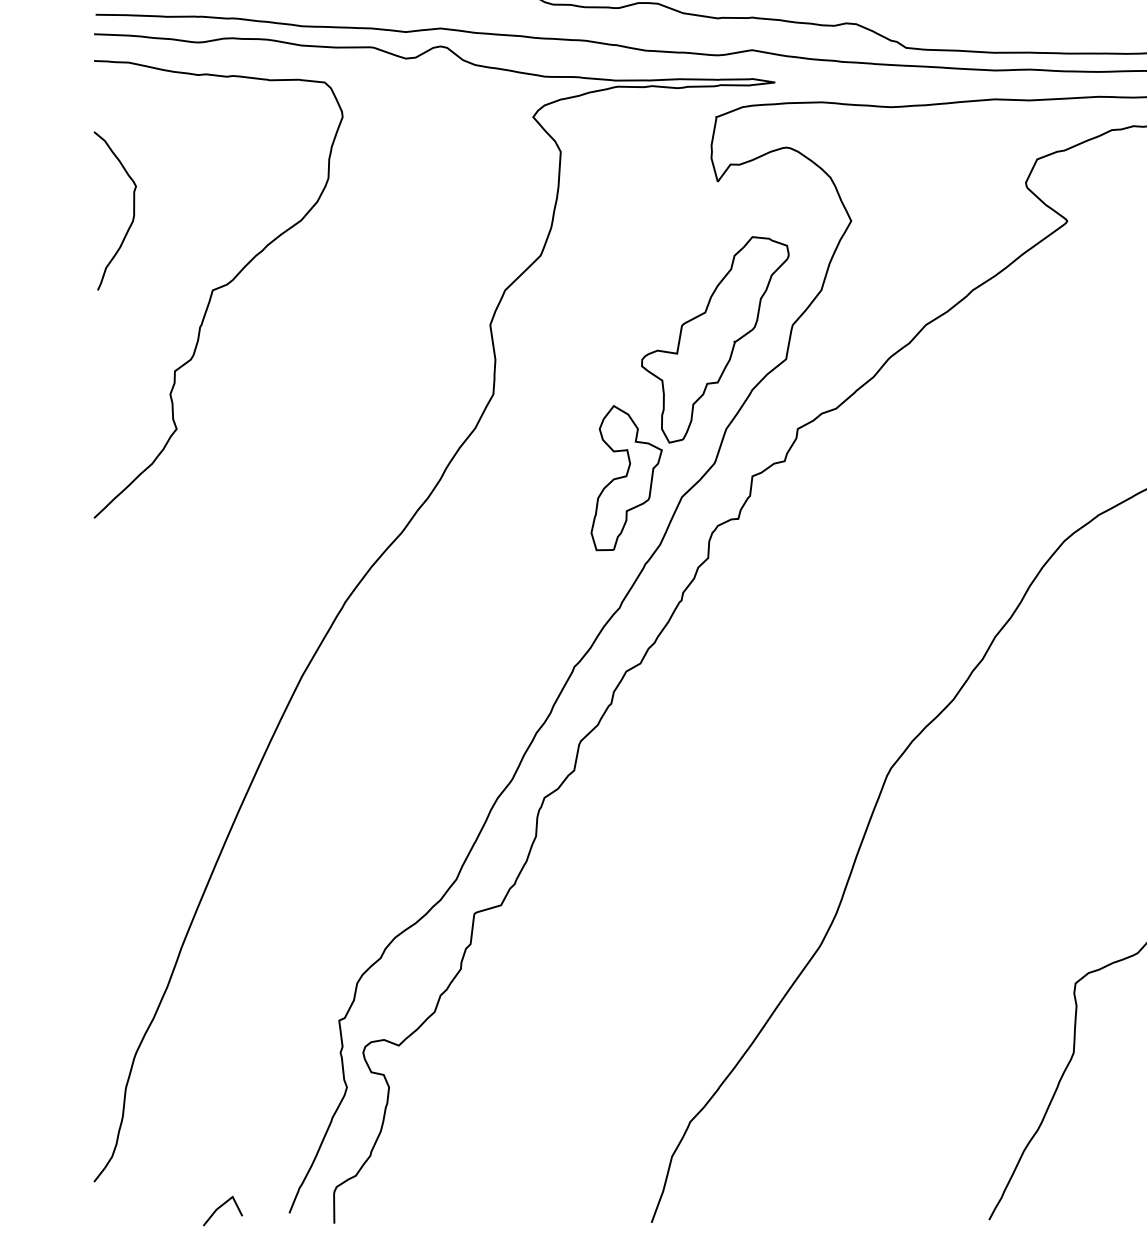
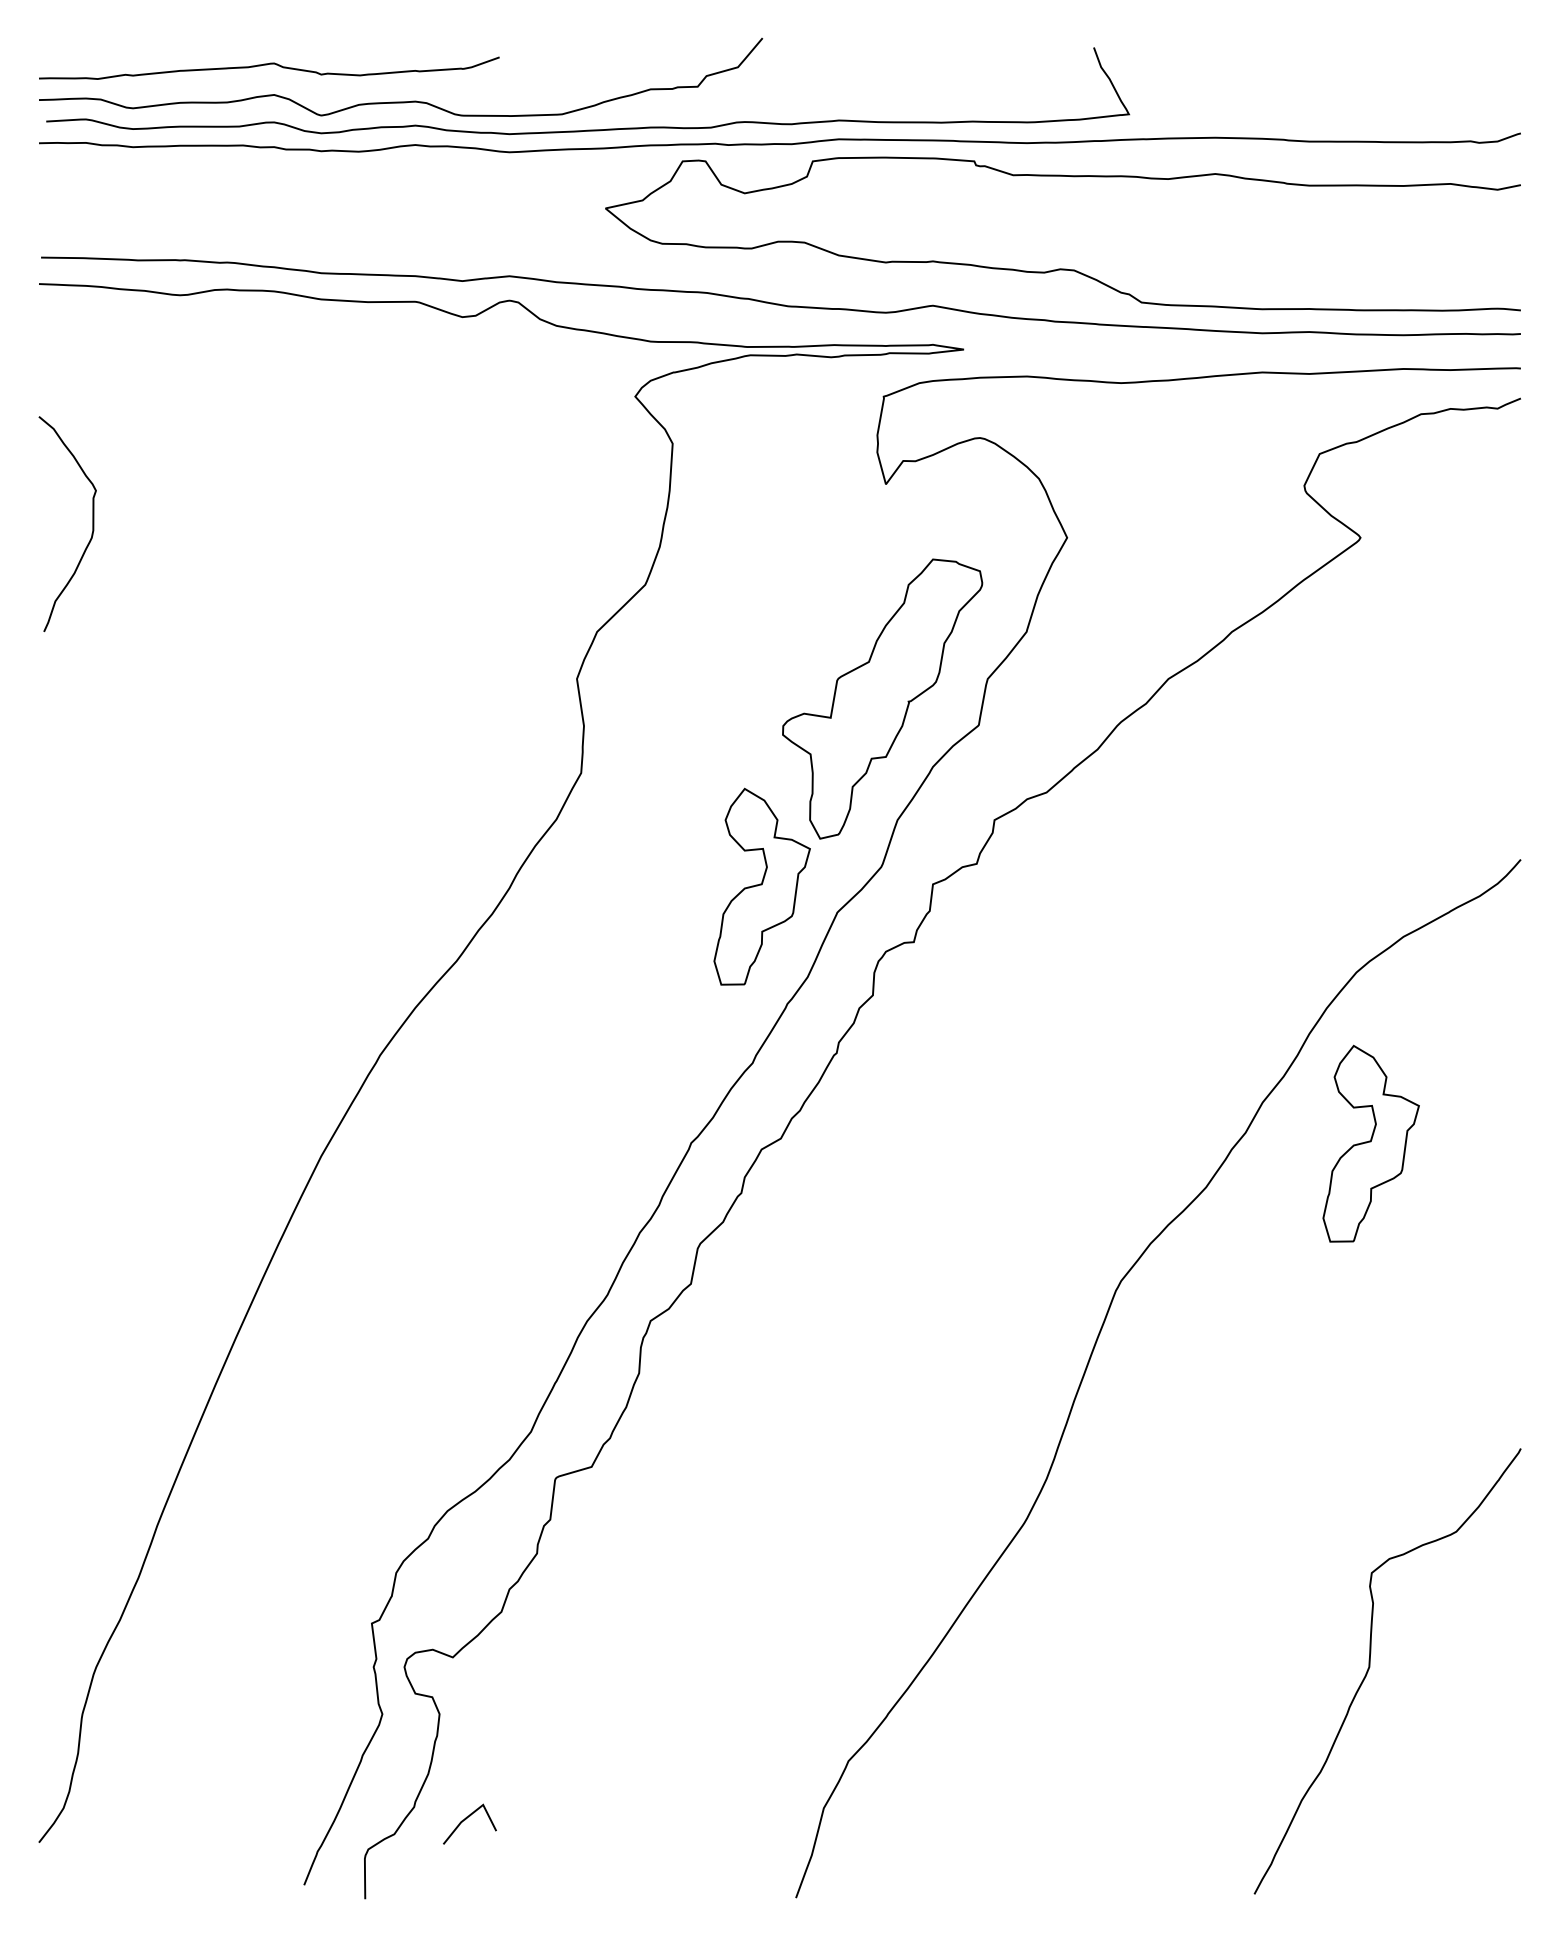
curve: (218, 288) -> (207, 629), removed
part: (1074, 667) -> (1370, 1143), added
line: (220, 1207) -> (466, 1819), moved

